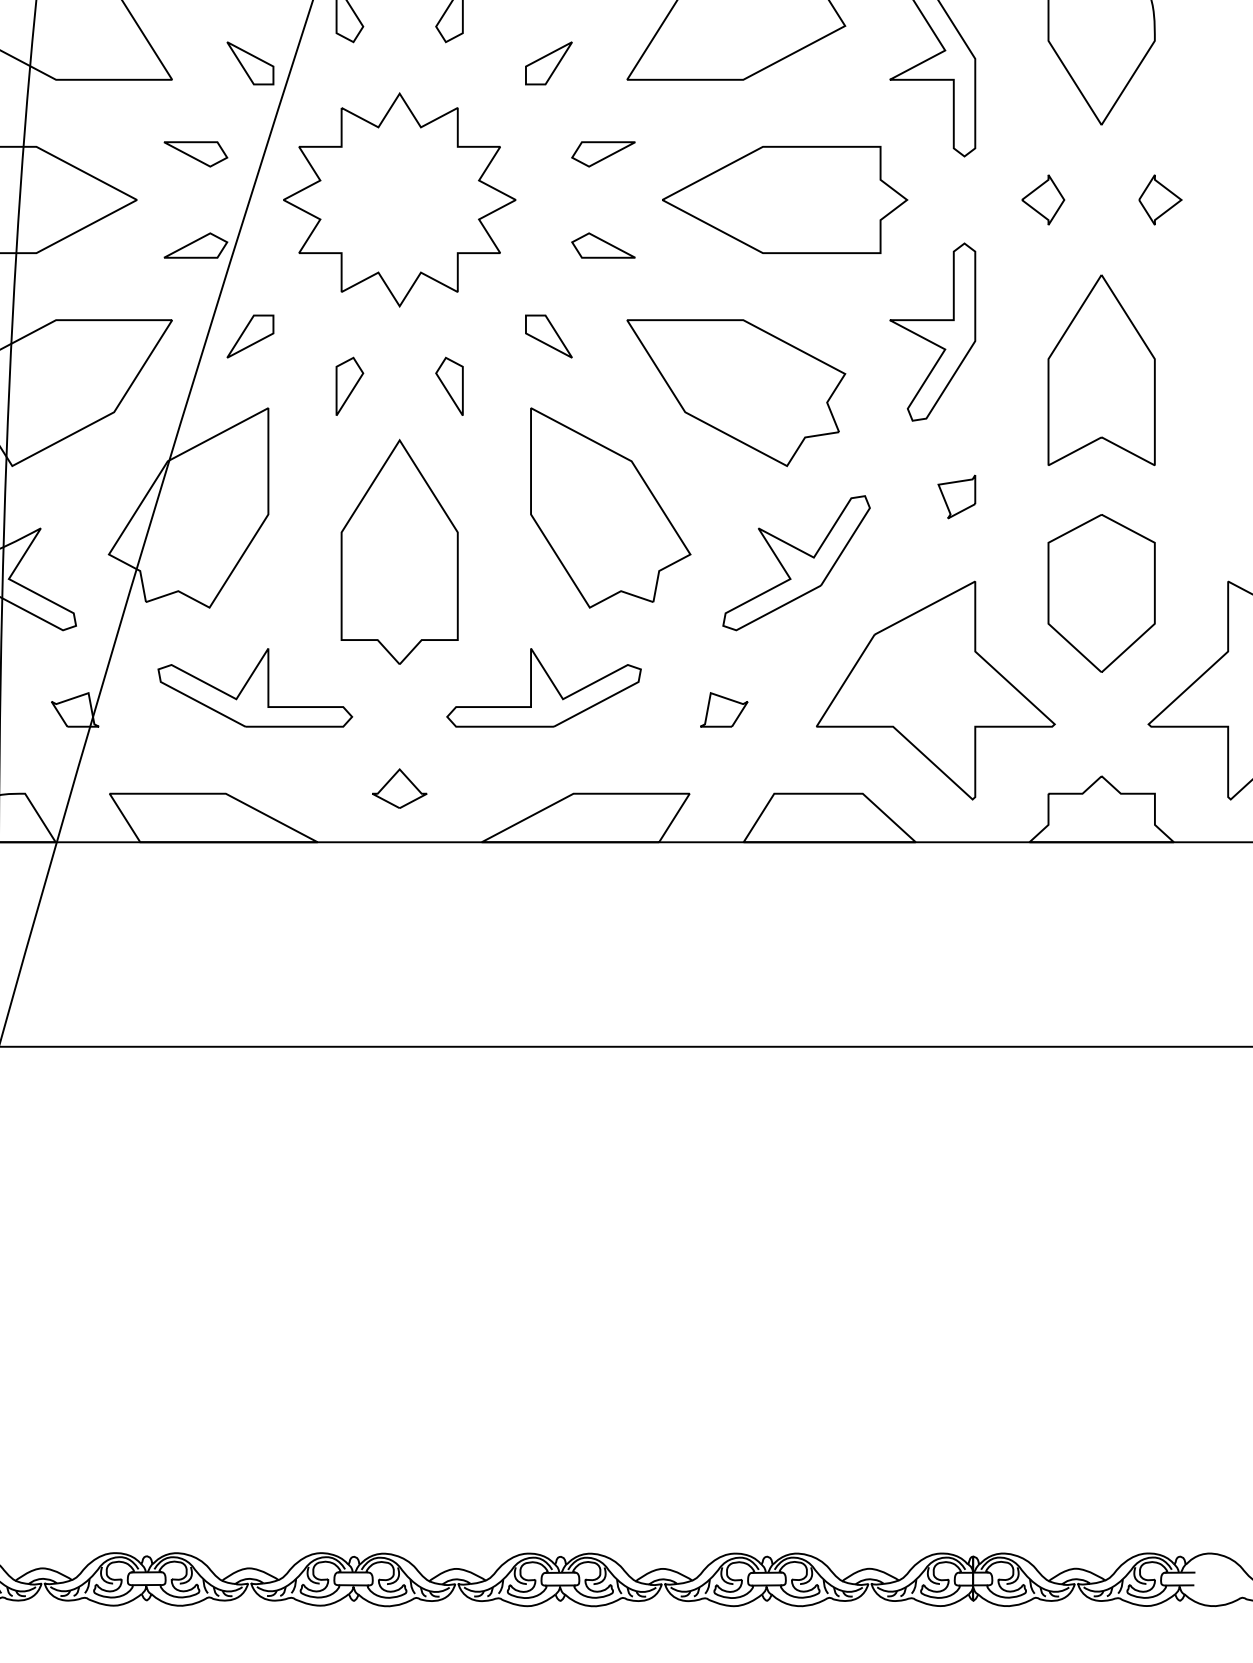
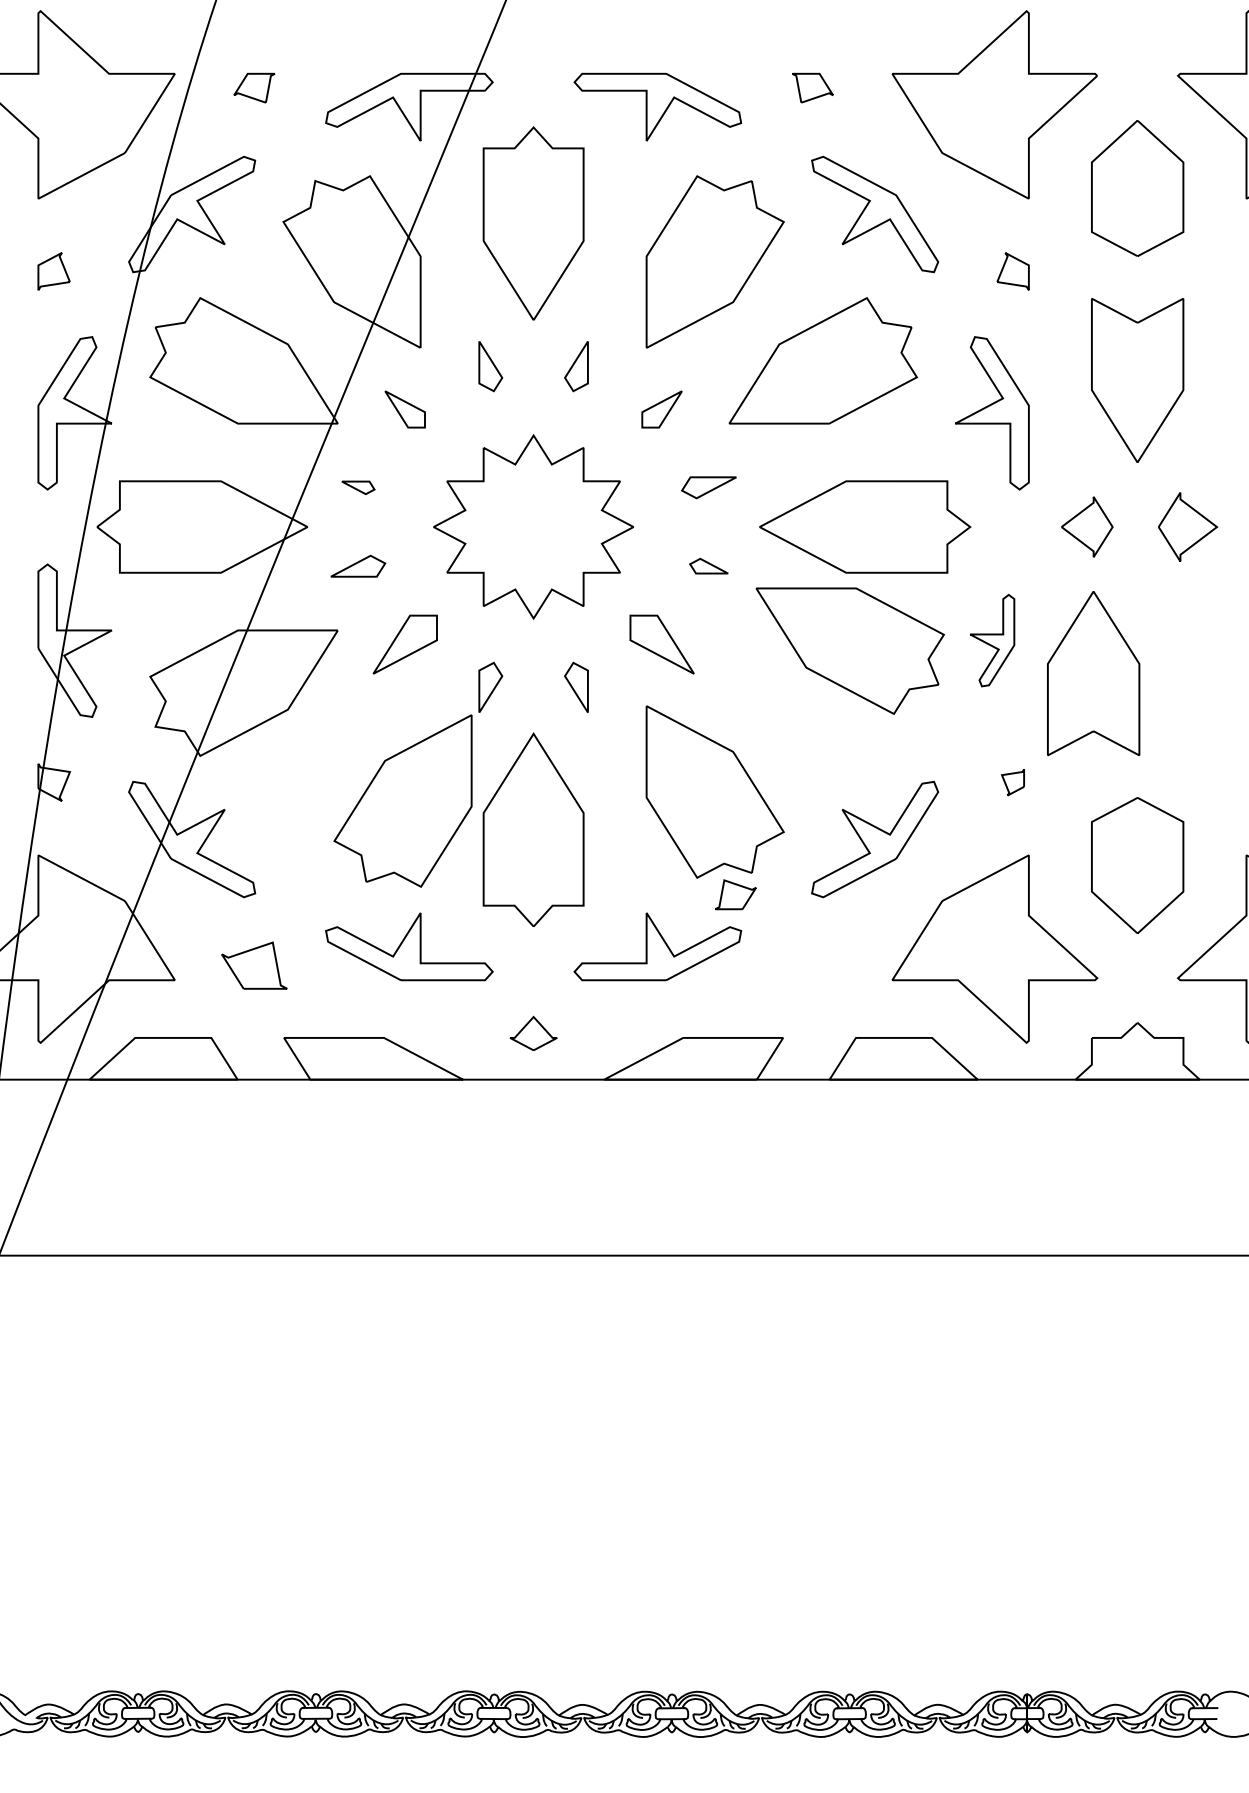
part: (196, 154) -> (358, 487), size x0.6
part: (1043, 199) -> (1087, 526), size x1.4
part: (1160, 199) -> (1188, 526), size x1.6
part: (602, 244) -> (708, 565), size x0.7
part: (932, 331) -> (992, 640), size x0.6
part: (249, 336) -> (404, 644), size x1.6
part: (548, 336) -> (661, 644), size x1.6
part: (1101, 370) -> (1093, 673), moved
part: (735, 392) -> (849, 650), moved
part: (956, 496) -> (1012, 782), size x0.7
part: (188, 507) -> (402, 800), moved
part: (75, 709) -> (254, 965), size x1.6
part: (723, 709) -> (735, 894), moved

